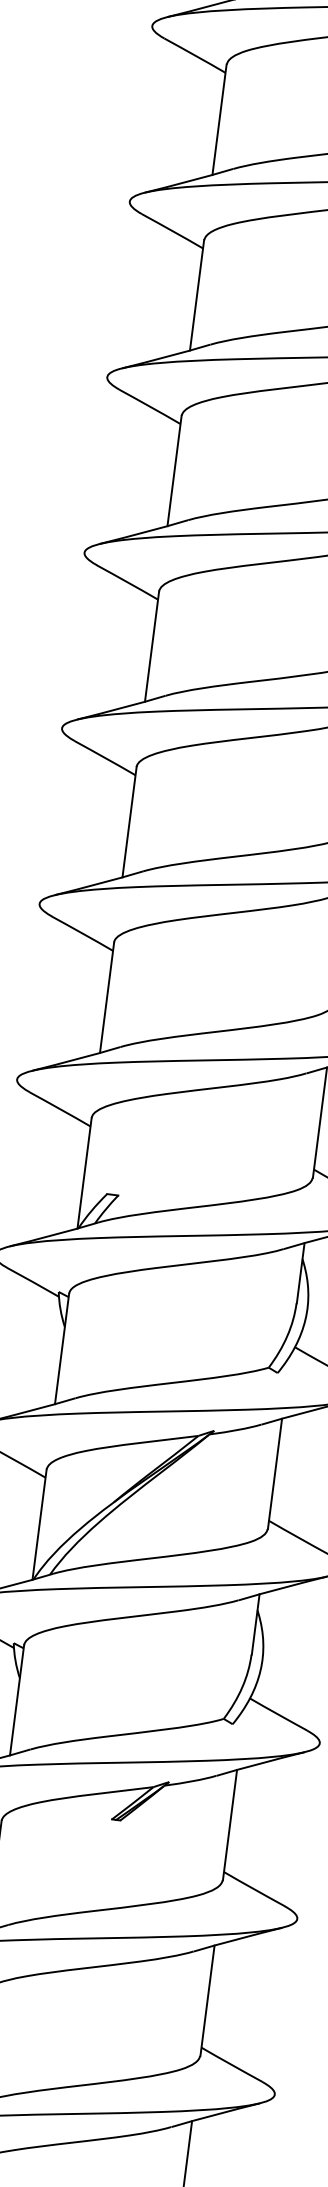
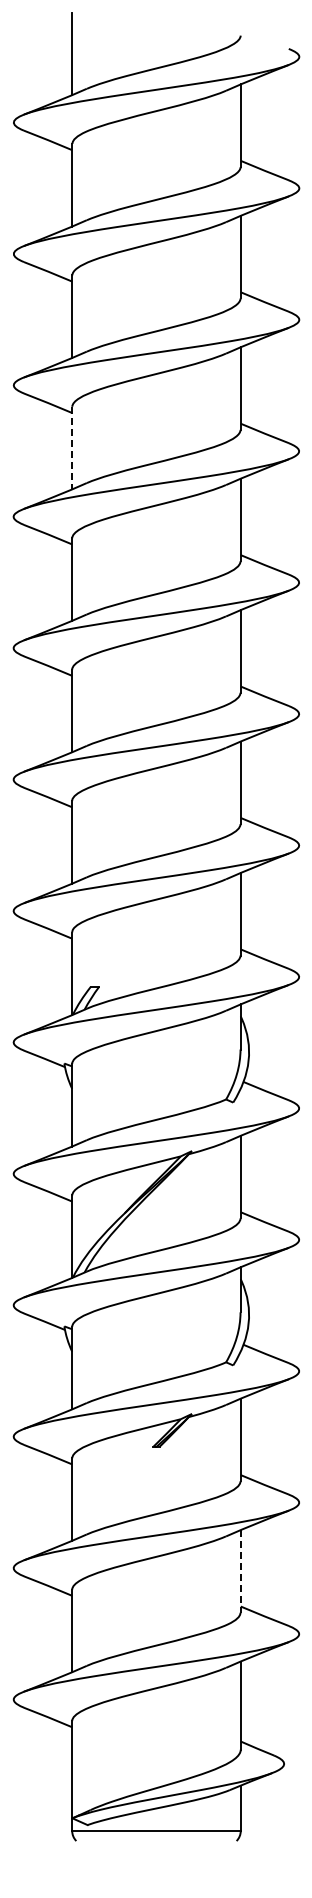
line: (174, 471) -> (72, 448), solid -> dashed
line: (207, 2000) -> (240, 1571), solid -> dashed

